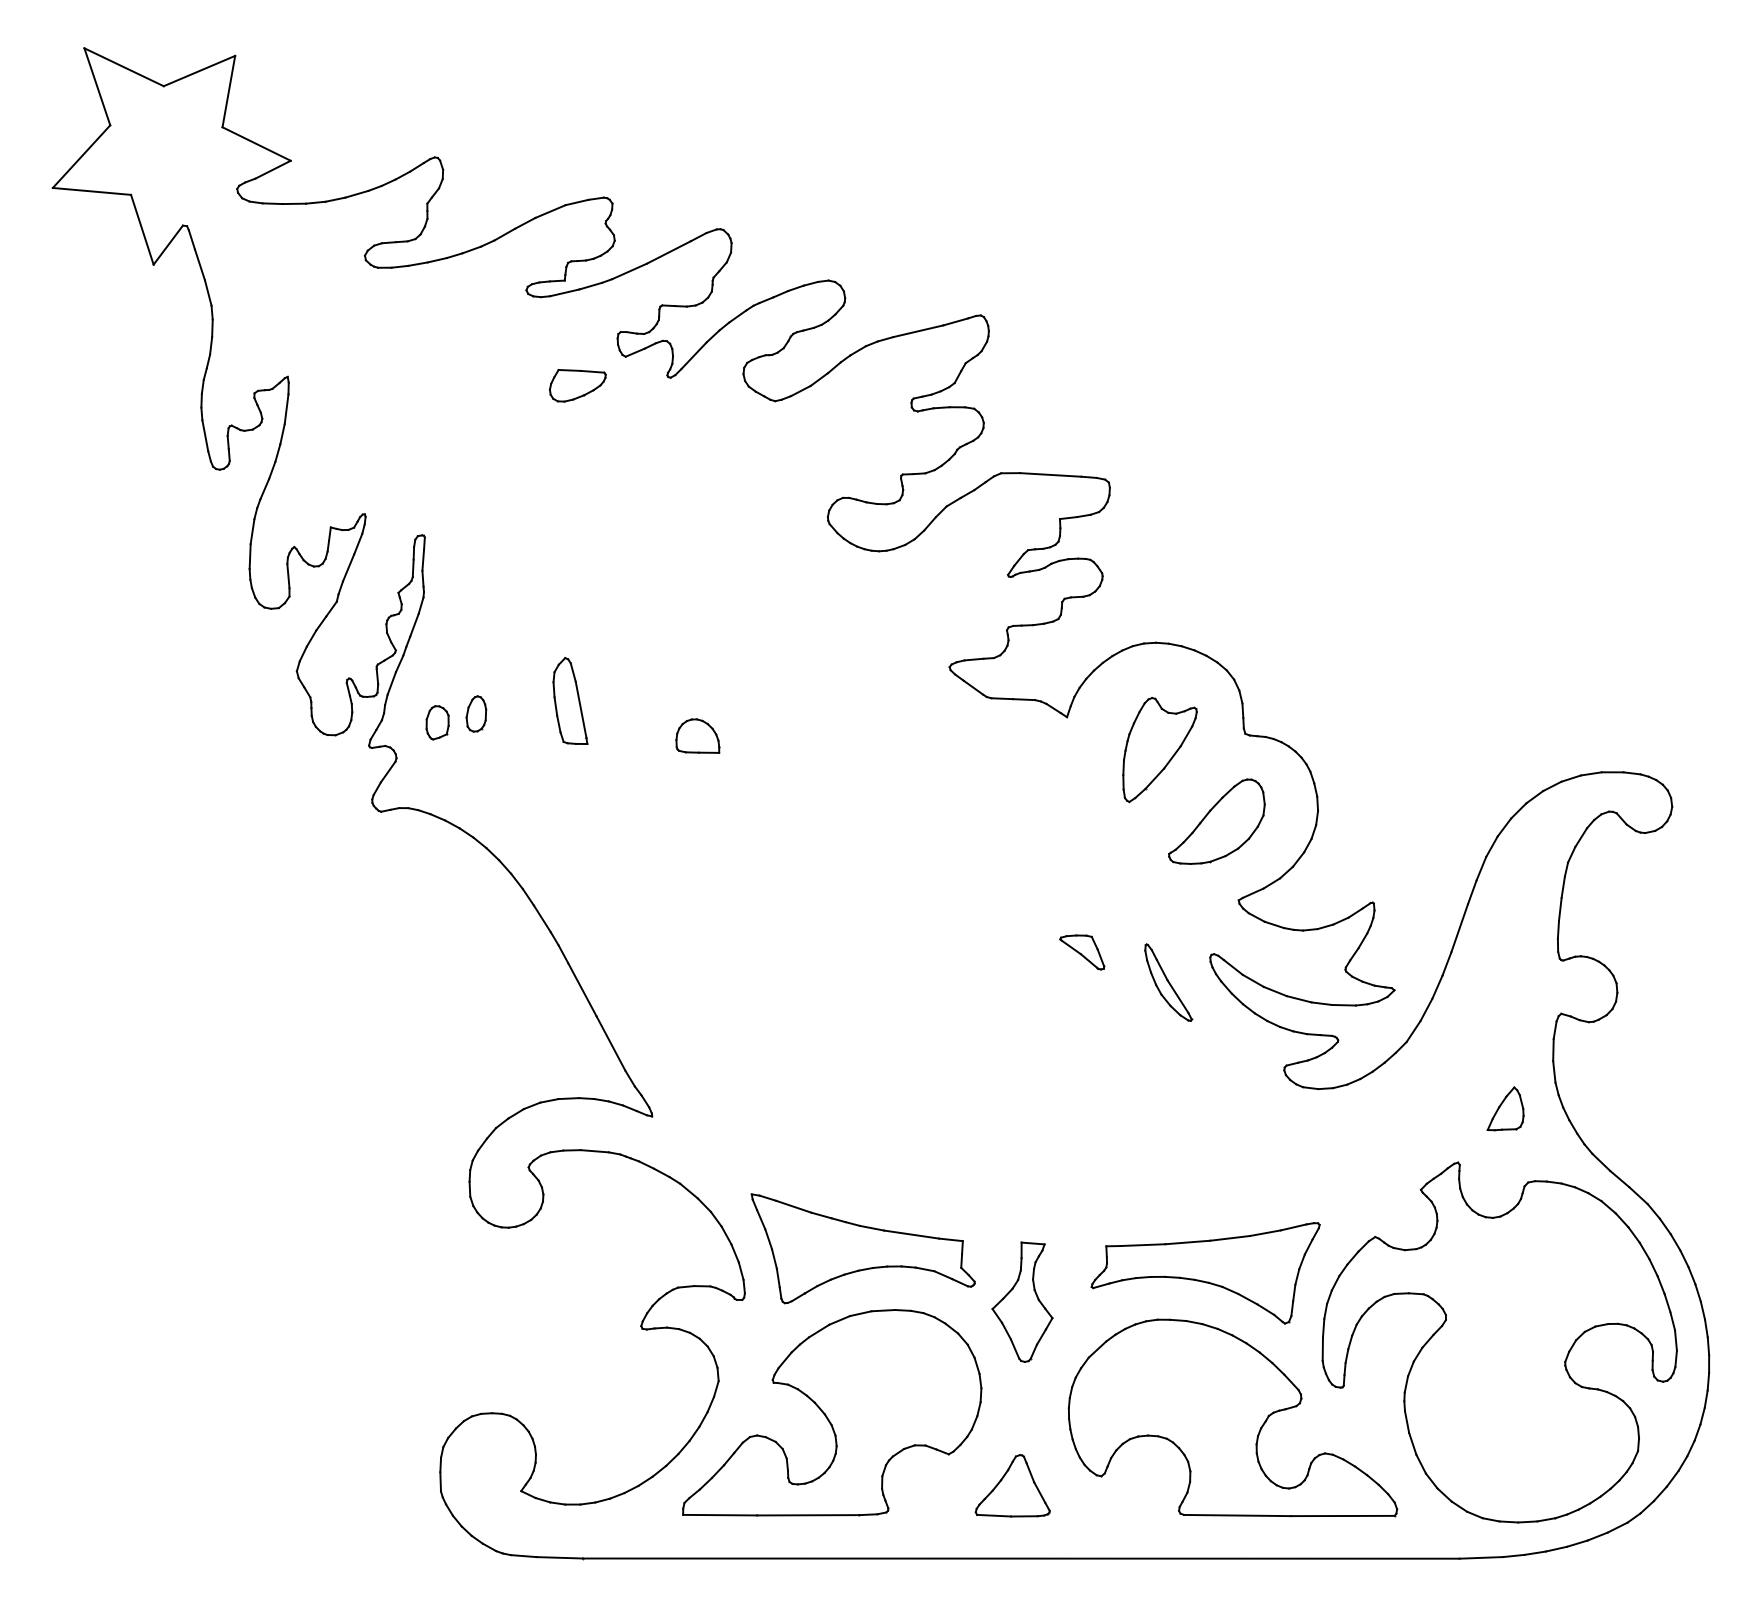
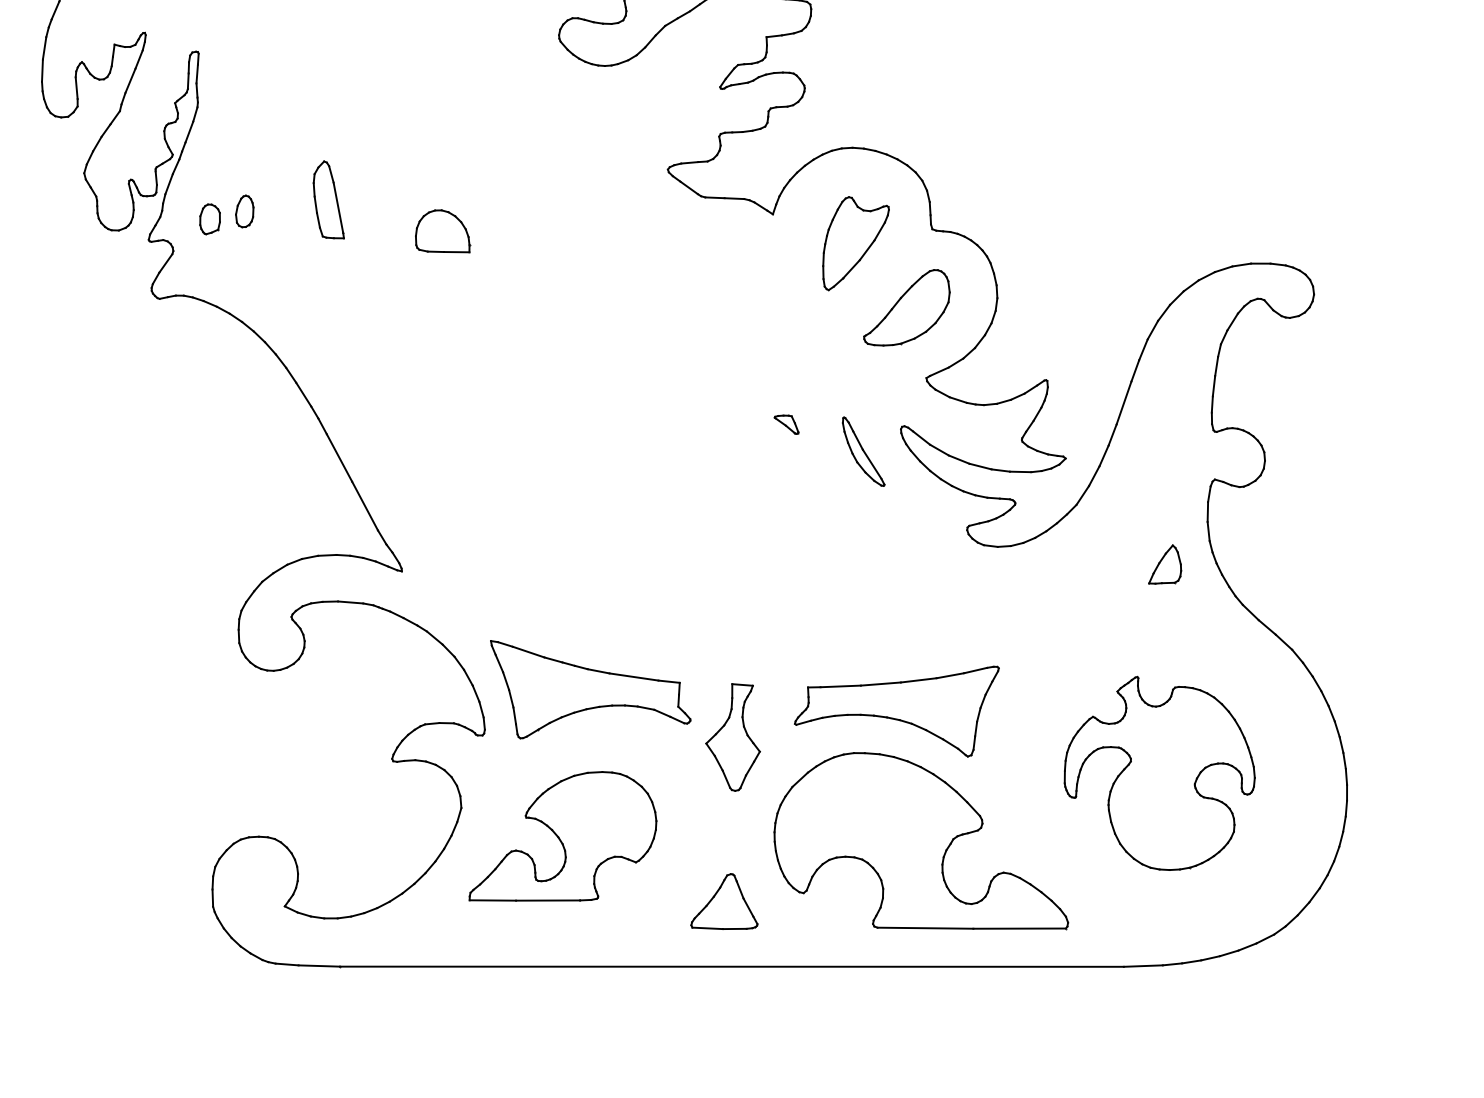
part: (697, 735) -> (442, 230), size x1.4
part: (1082, 952) -> (786, 424), size x0.6
part: (1499, 1342) -> (1159, 773), size x0.6
part: (832, 1412) -> (563, 836), size x0.7

